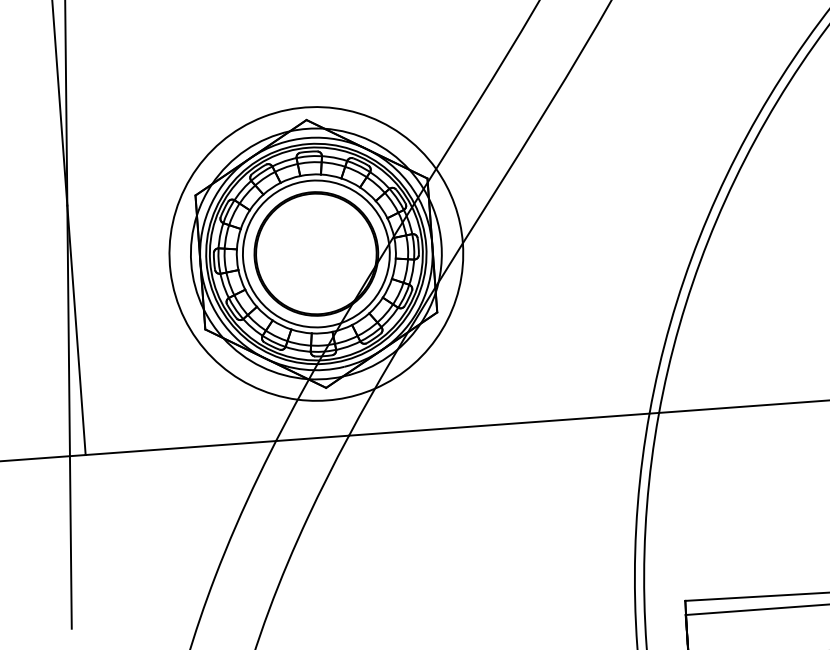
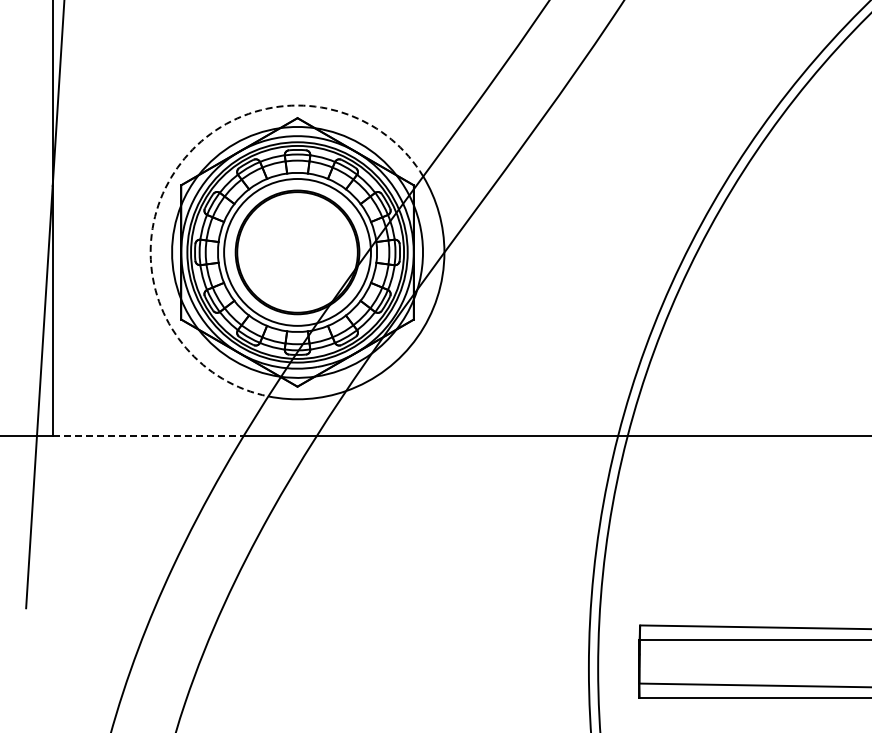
arc: (190, 178) -> (177, 167), solid -> dashed
line: (181, 448) -> (148, 436), solid -> dashed

